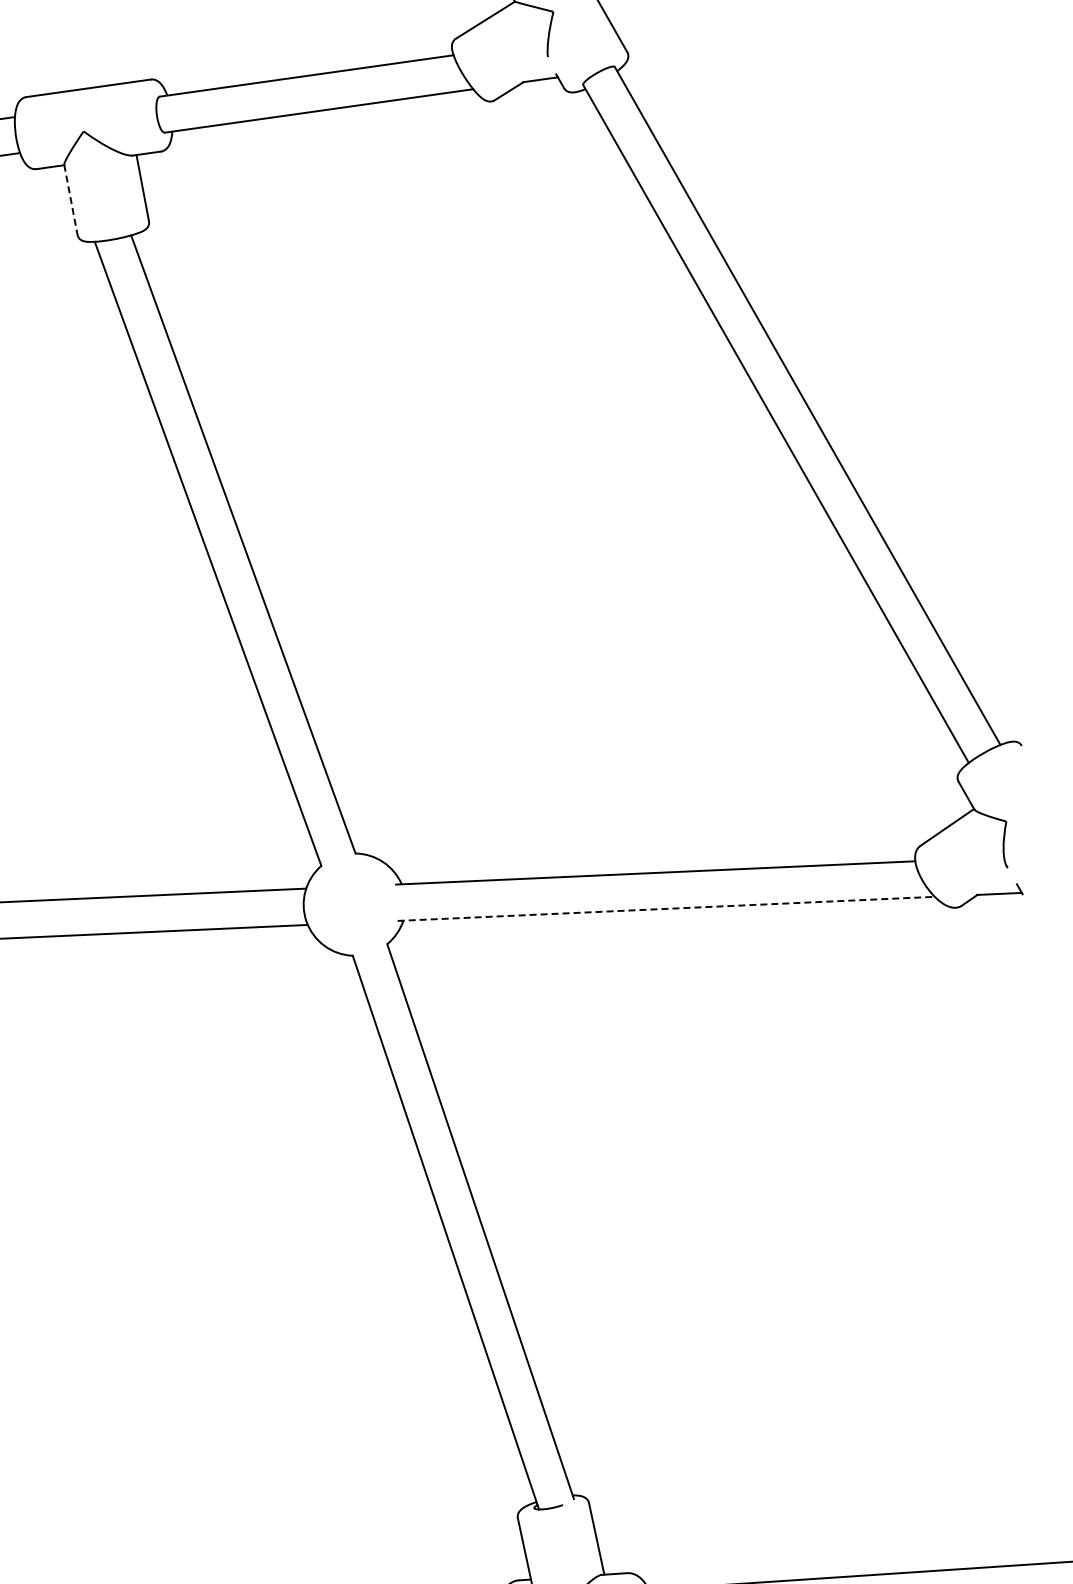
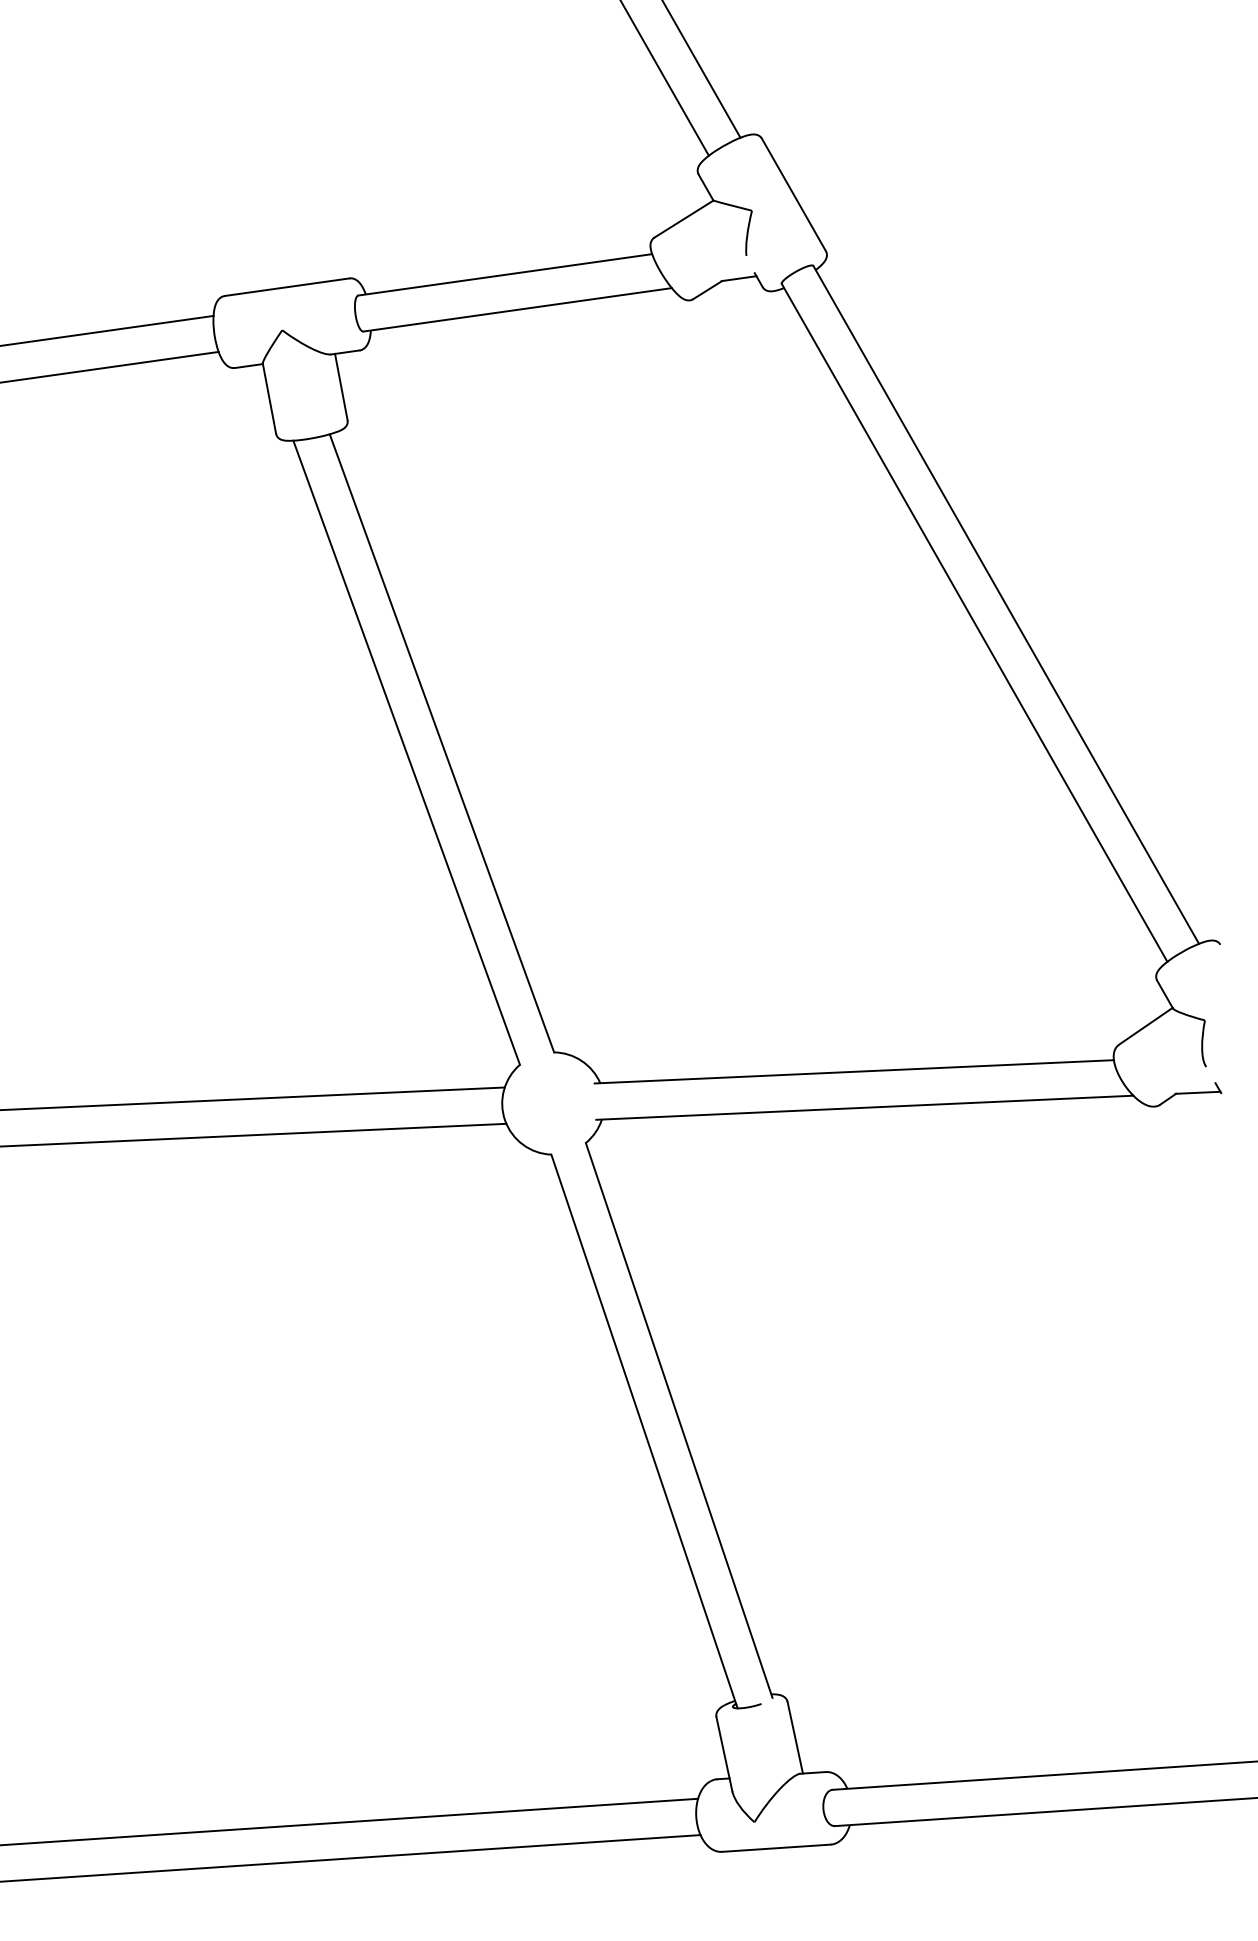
line: (70, 199) -> (269, 398), dashed -> solid
line: (665, 908) -> (864, 1107), dashed -> solid

